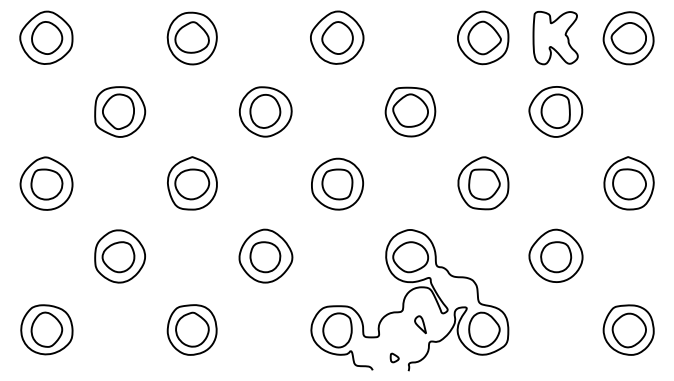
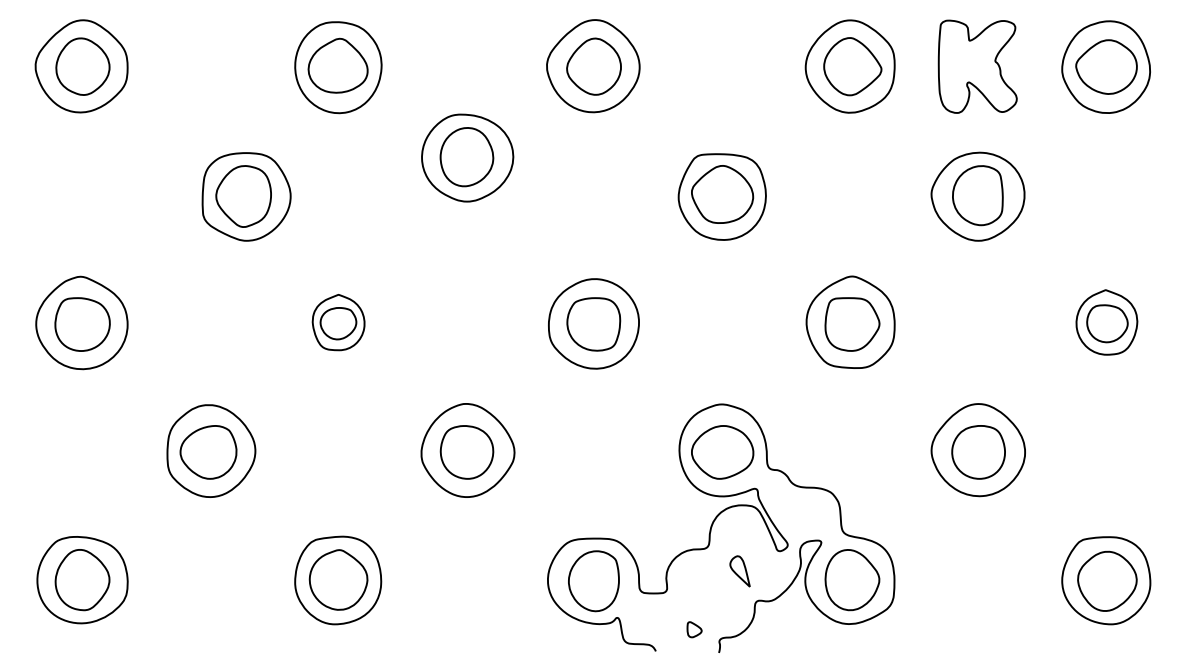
part: (120, 111) -> (247, 195), moved
part: (265, 111) -> (467, 157), moved
part: (192, 183) -> (338, 322), size x0.6
part: (628, 183) -> (1105, 322), size x0.7

